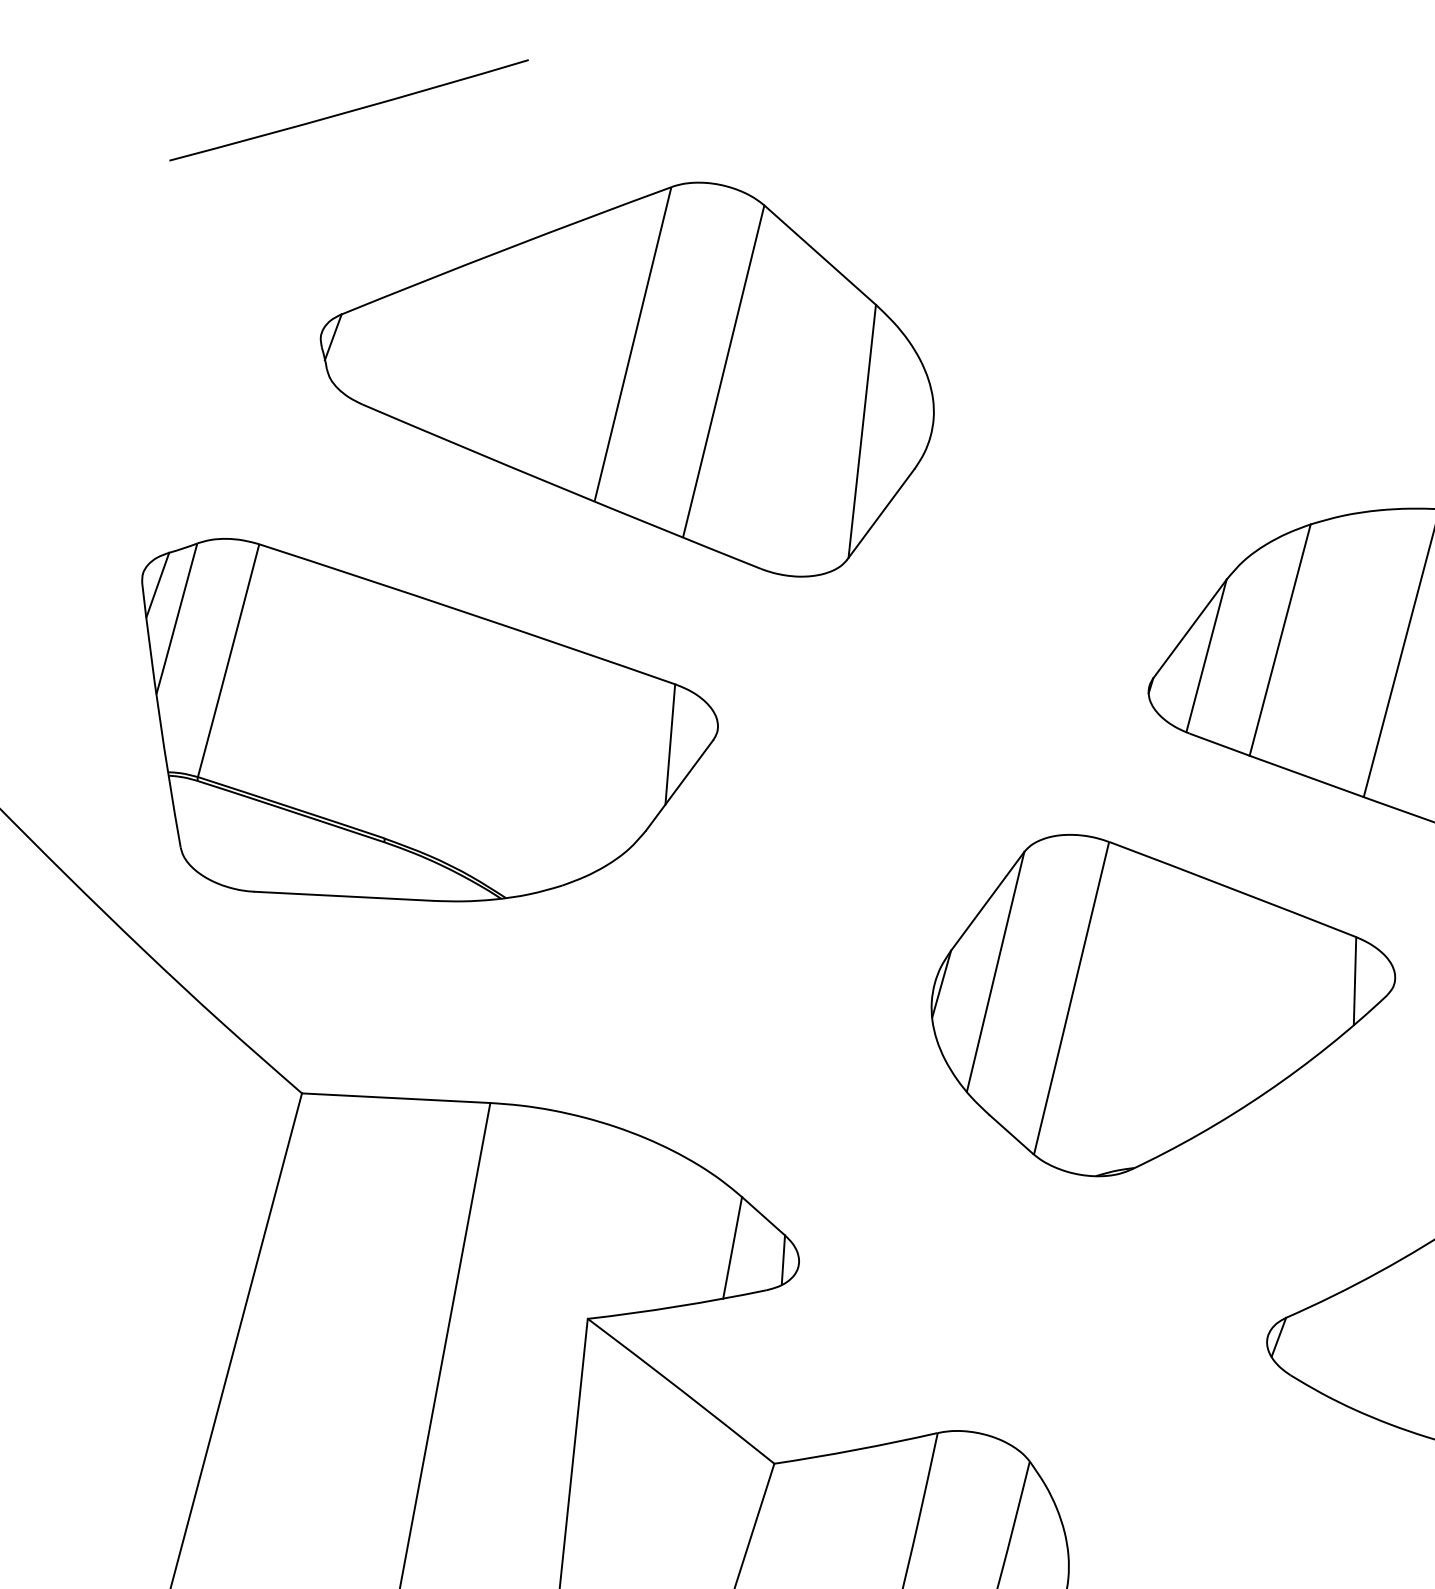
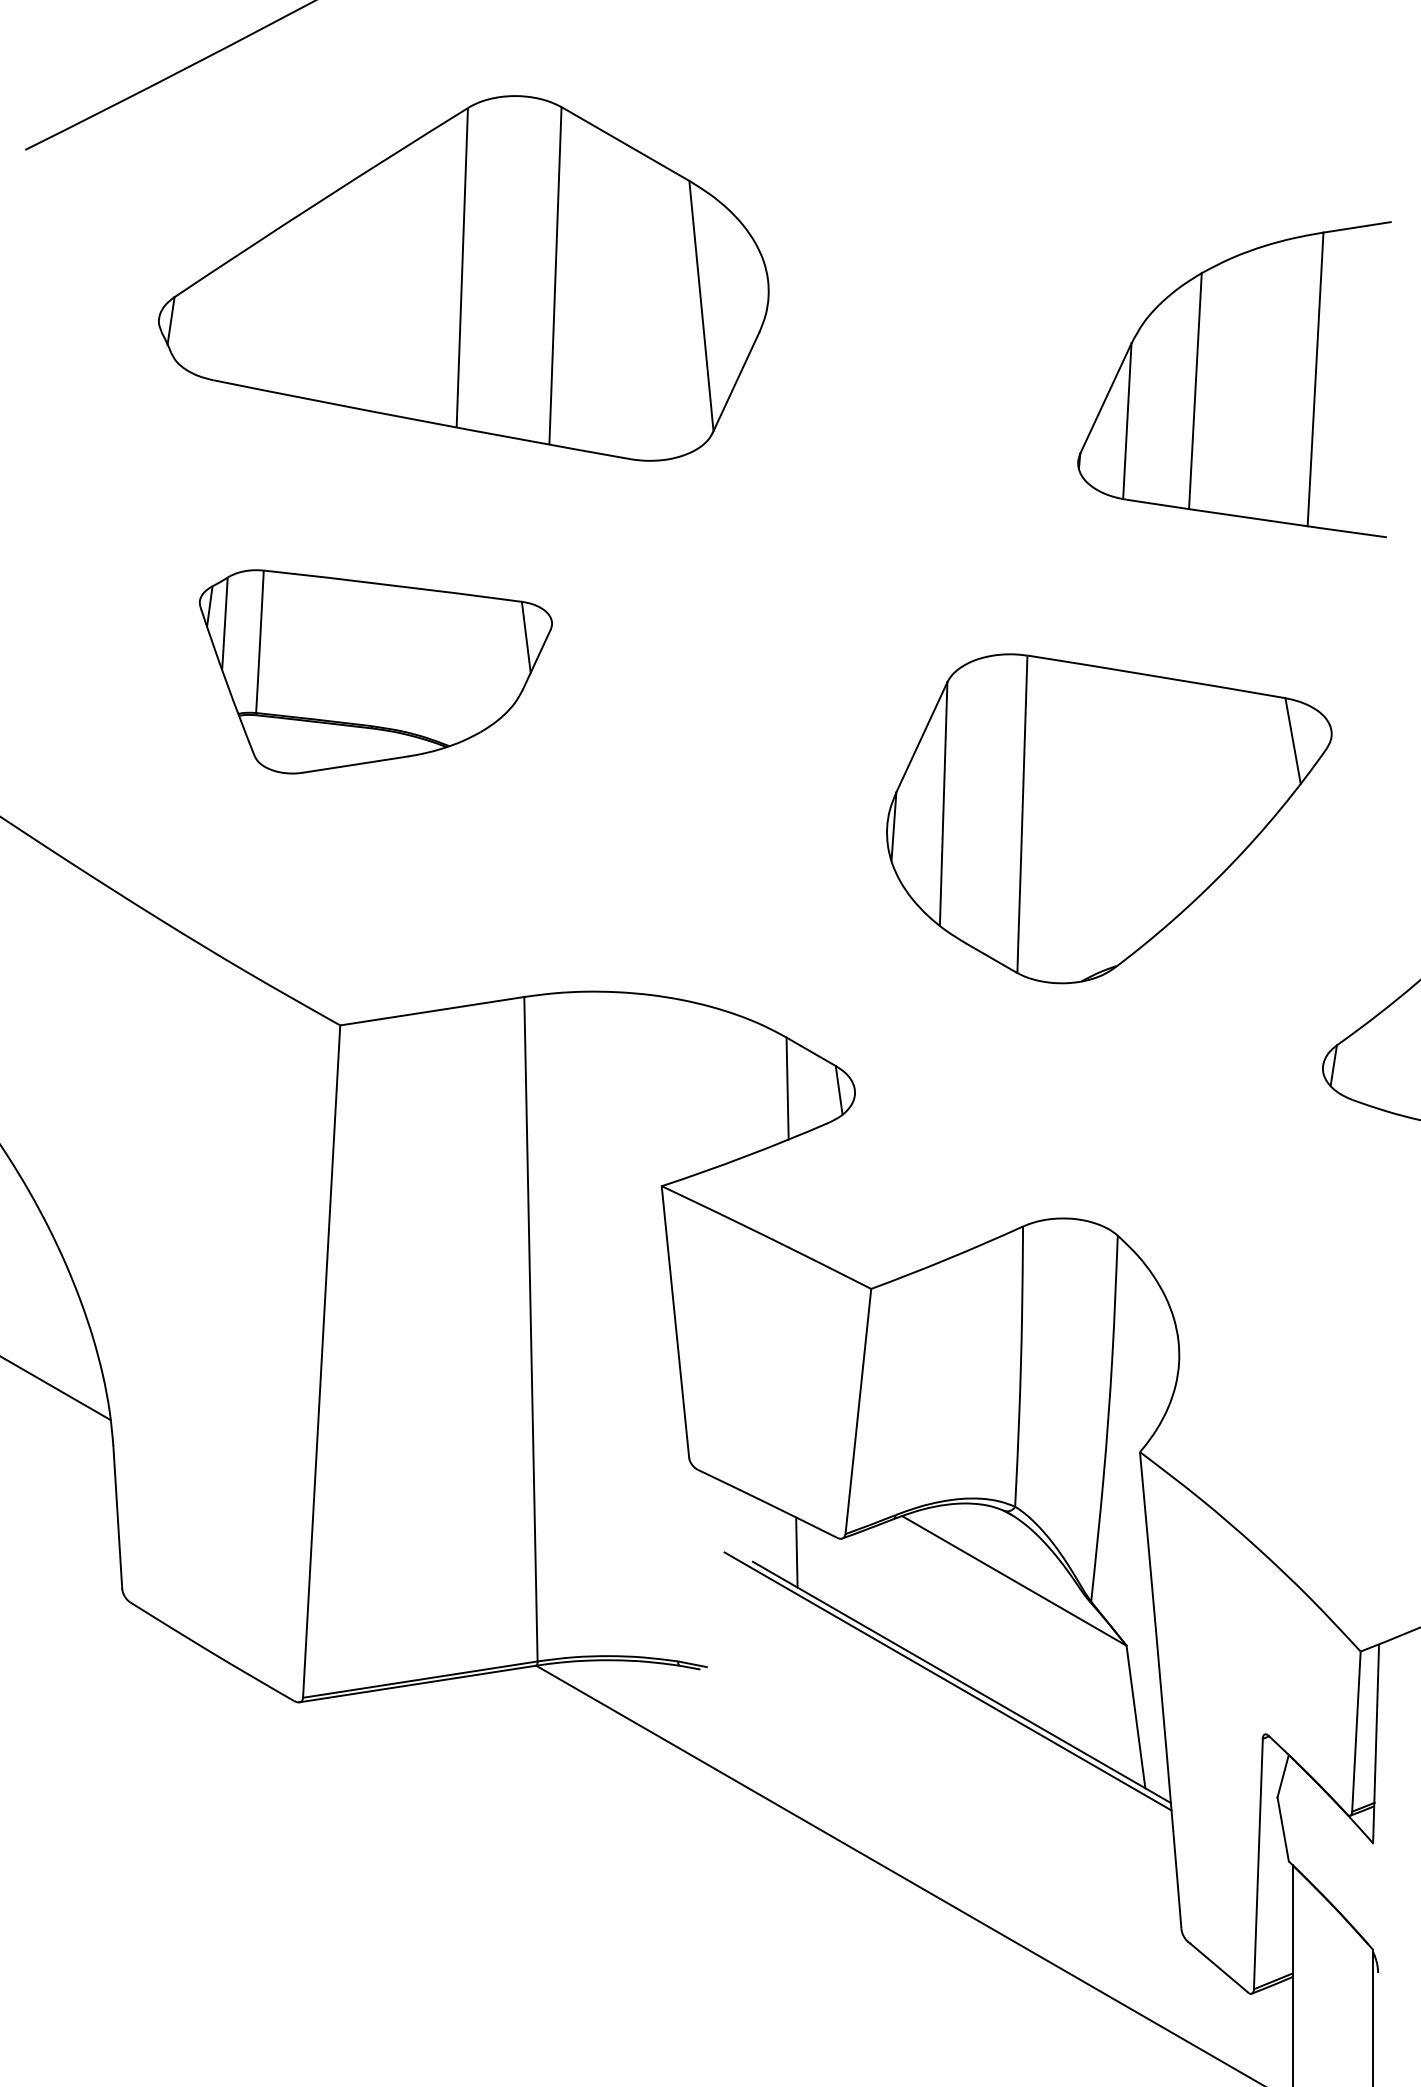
part: (631, 355) -> (463, 278), moved
part: (409, 749) -> (375, 671), size x0.6
part: (1157, 1020) -> (1109, 818), moved

